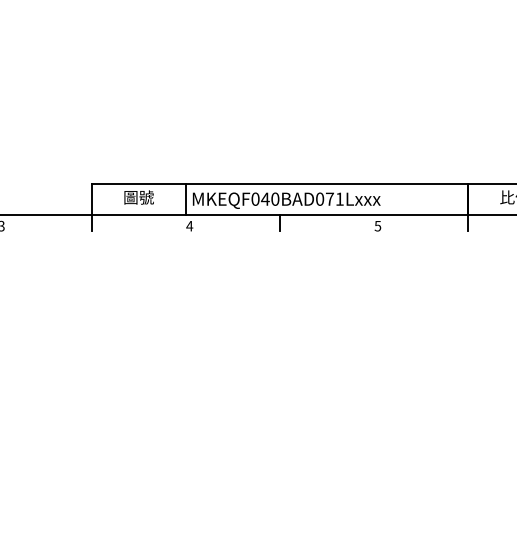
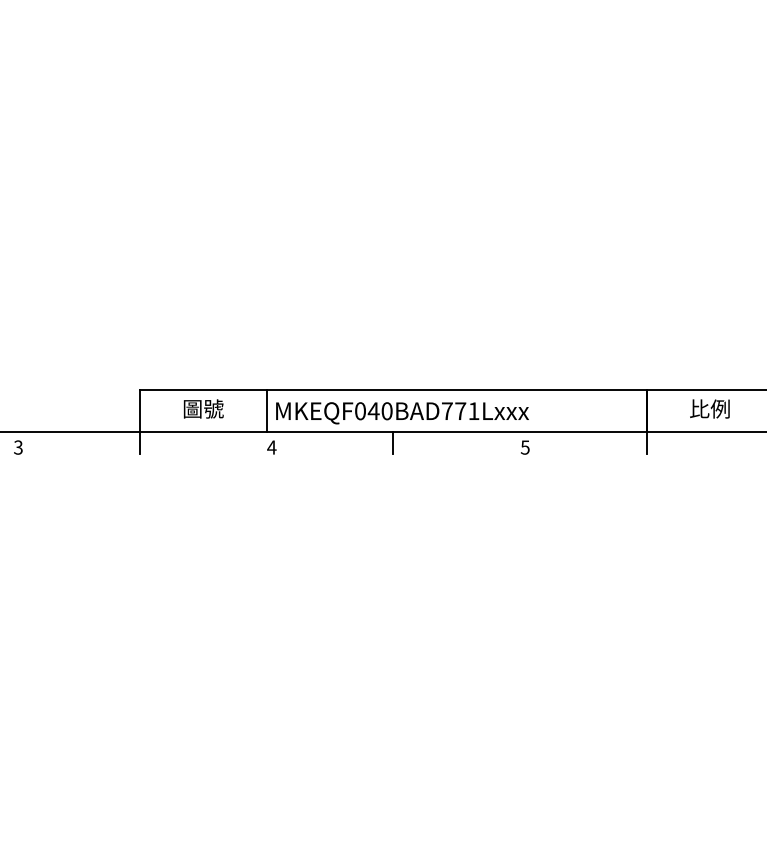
text: (320, 199) -> (447, 411), MKEQF040BAD071Lxxx -> MKEQF040BAD771Lxxx

